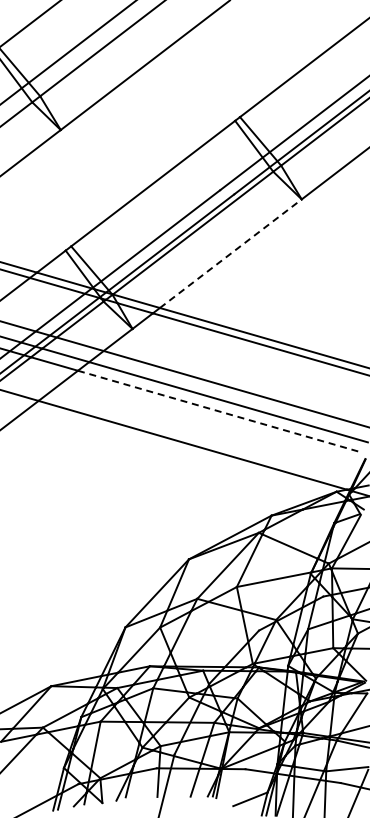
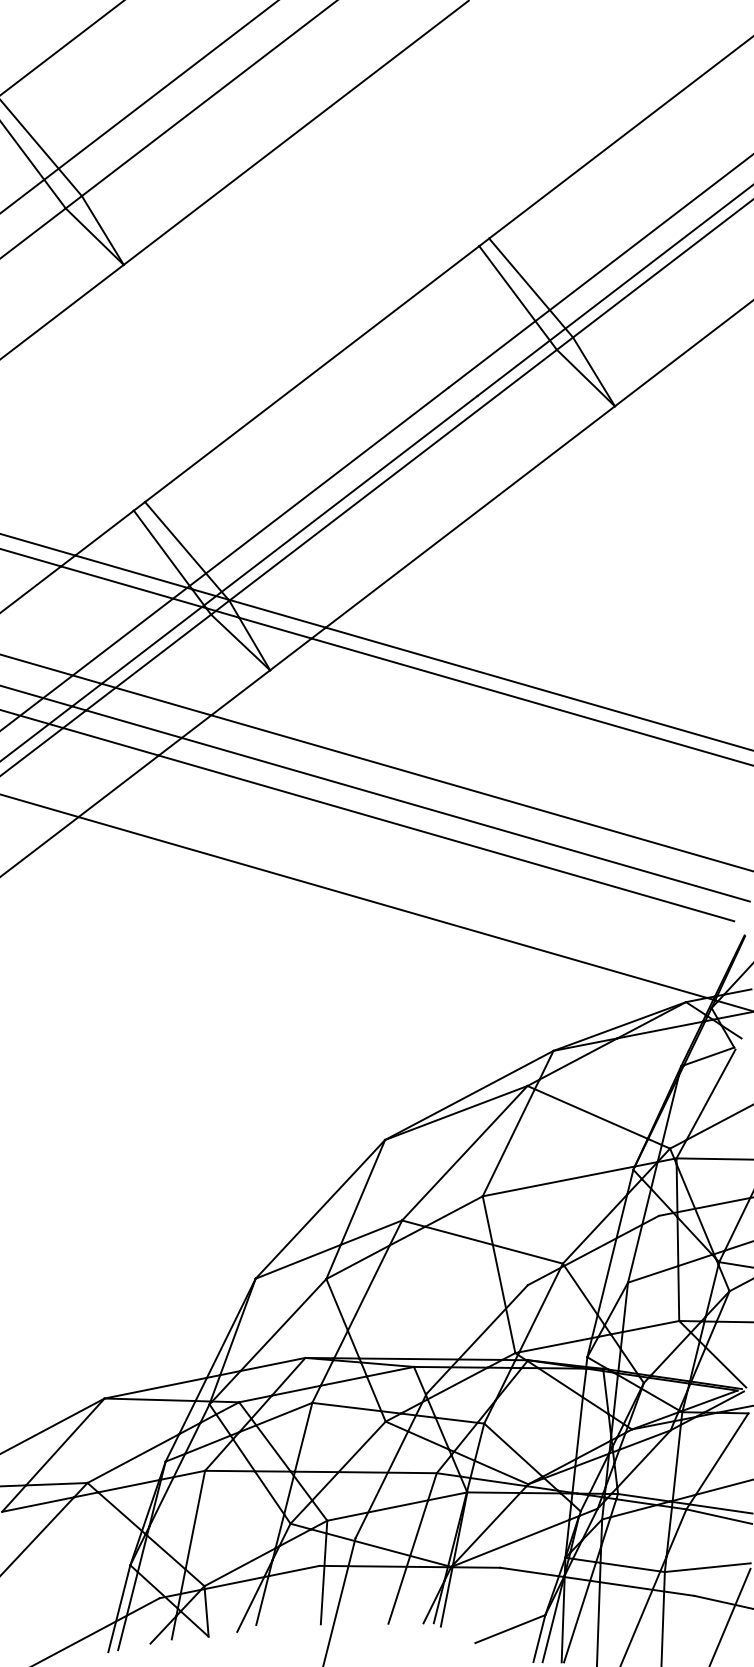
line: (231, 253) -> (471, 516), dashed -> solid
line: (219, 411) -> (447, 838), dashed -> solid

